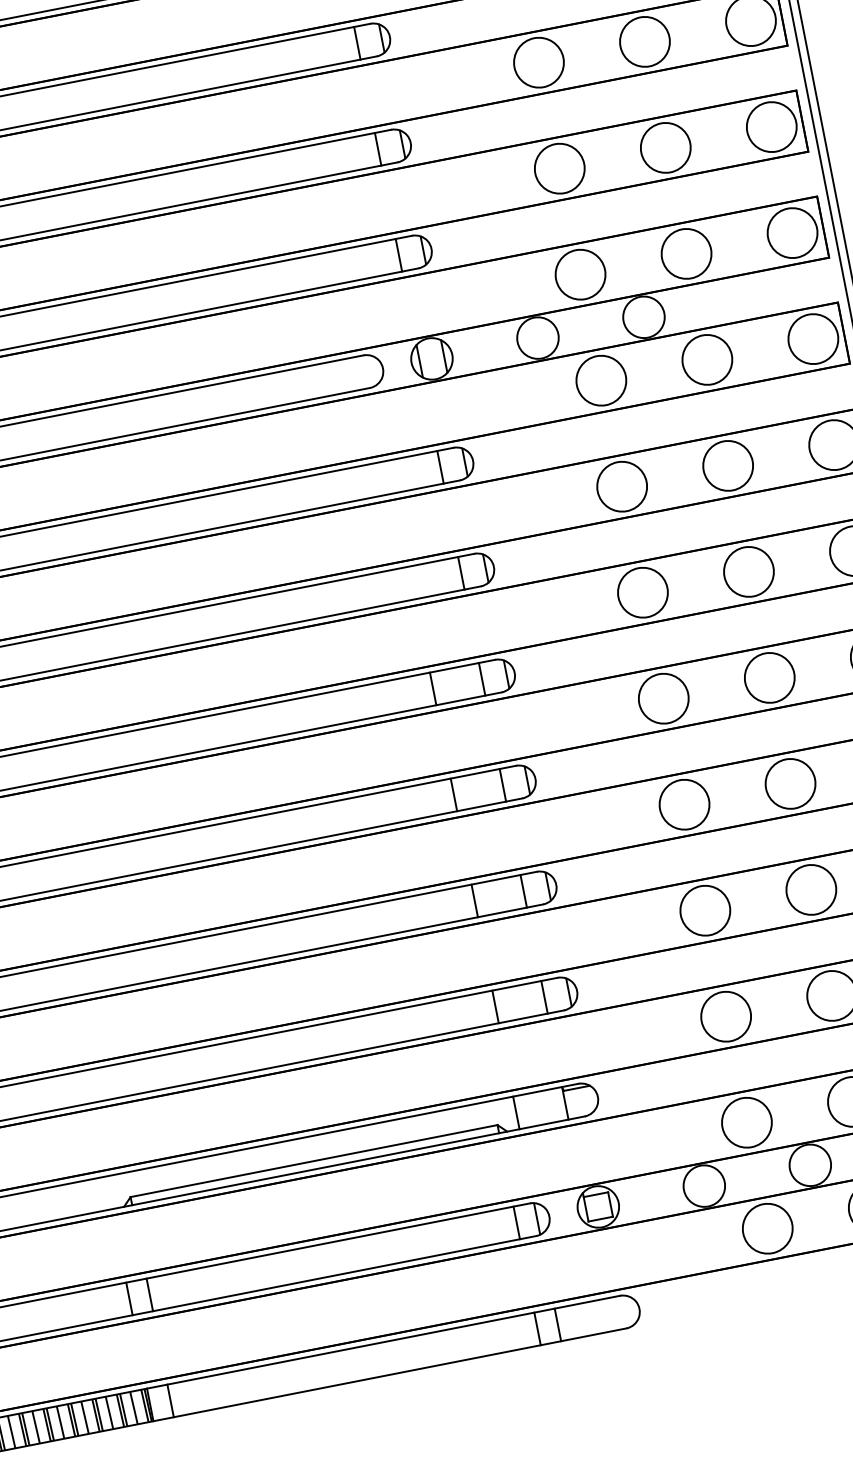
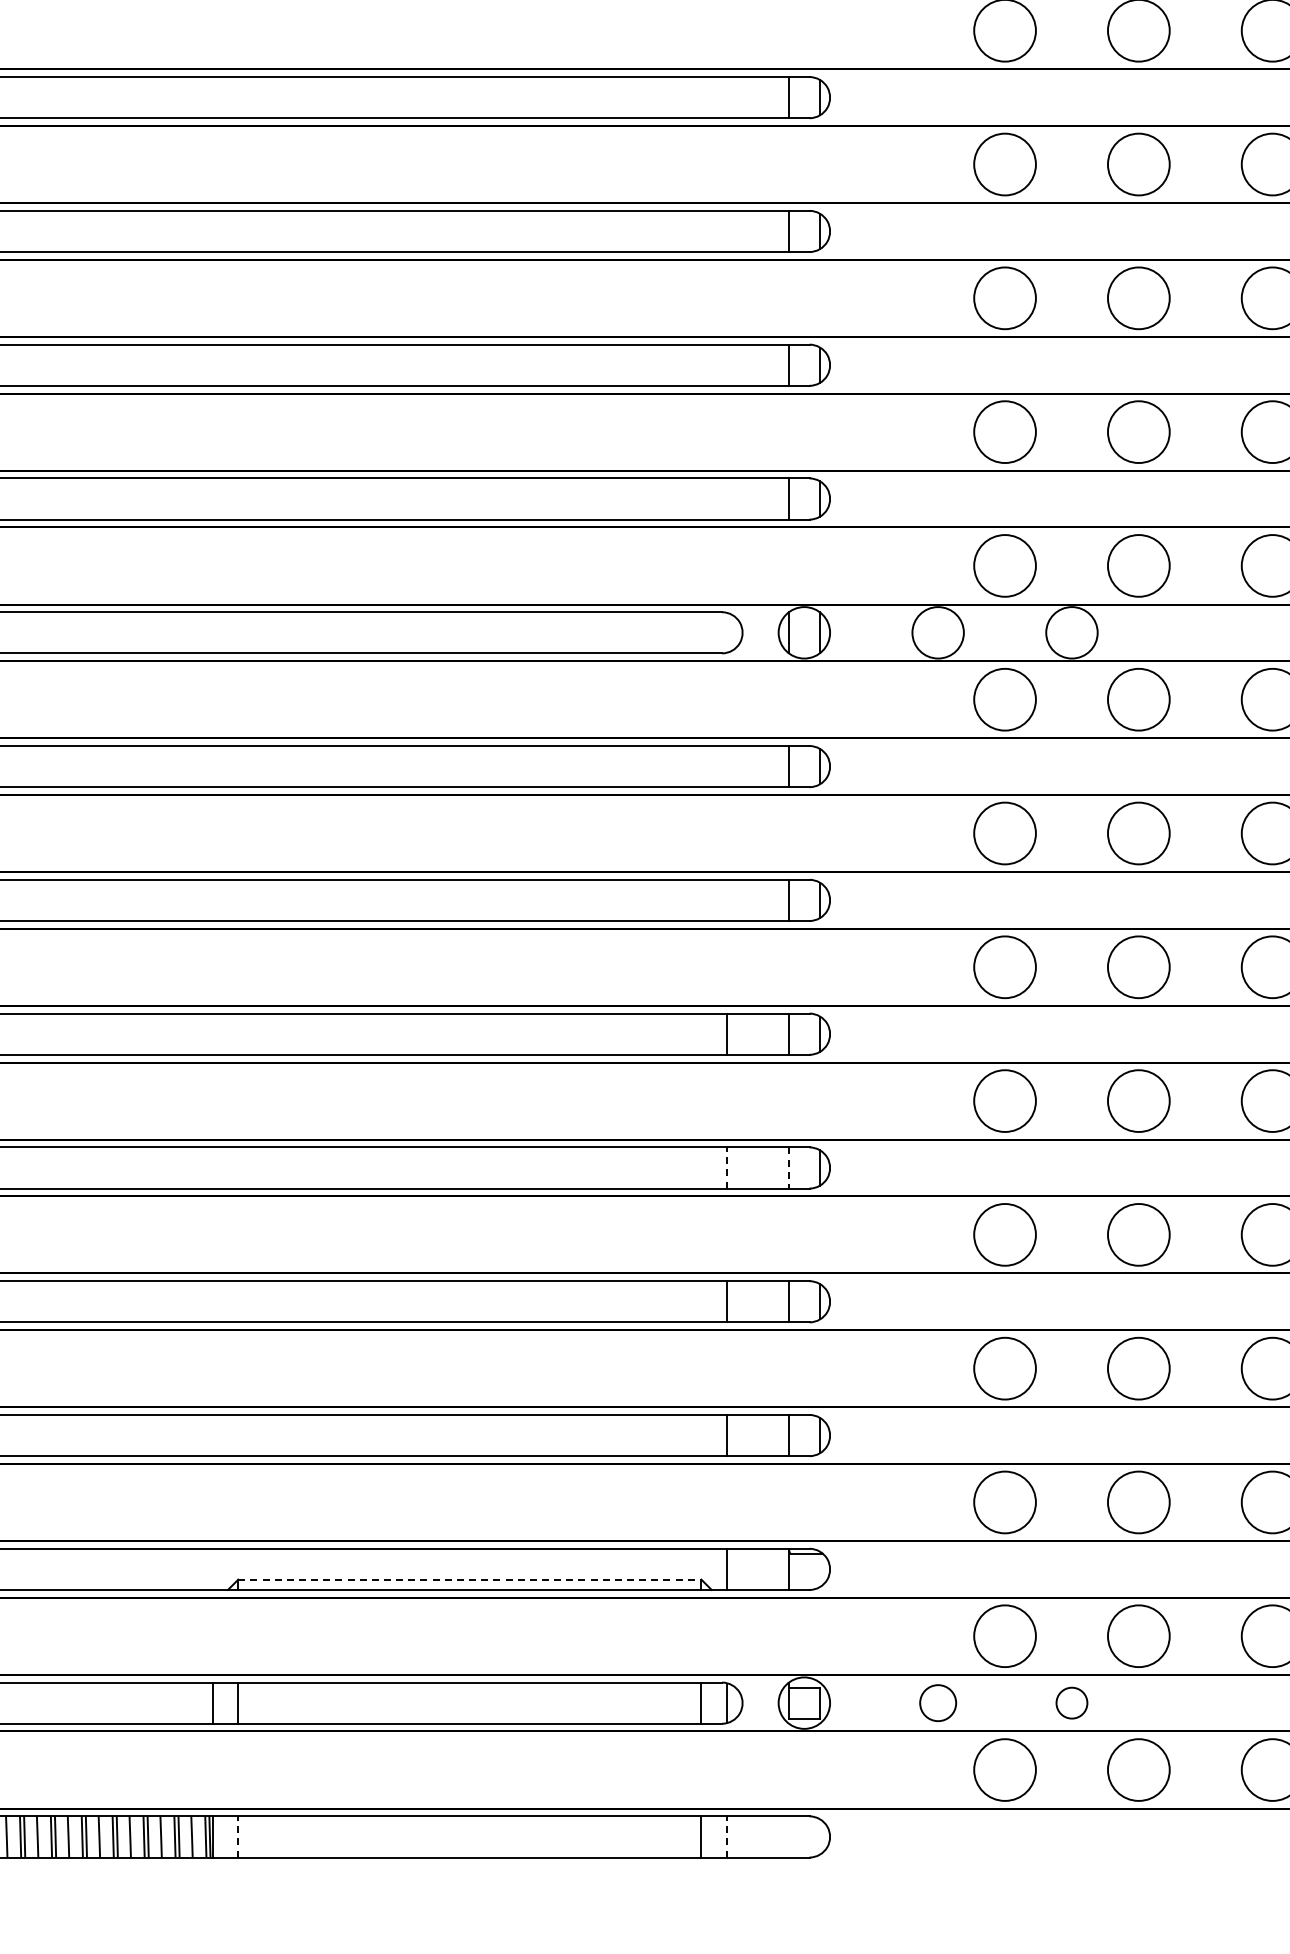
line: (502, 784) -> (788, 1167), solid -> dashed
line: (454, 794) -> (727, 1167), solid -> dashed
line: (313, 1161) -> (469, 1579), solid -> dashed
circle: (809, 1164) -> (1071, 1702), size x0.6
circle: (703, 1185) -> (937, 1702), size x0.7
line: (558, 1324) -> (727, 1836), solid -> dashed
line: (170, 1400) -> (238, 1836), solid -> dashed

